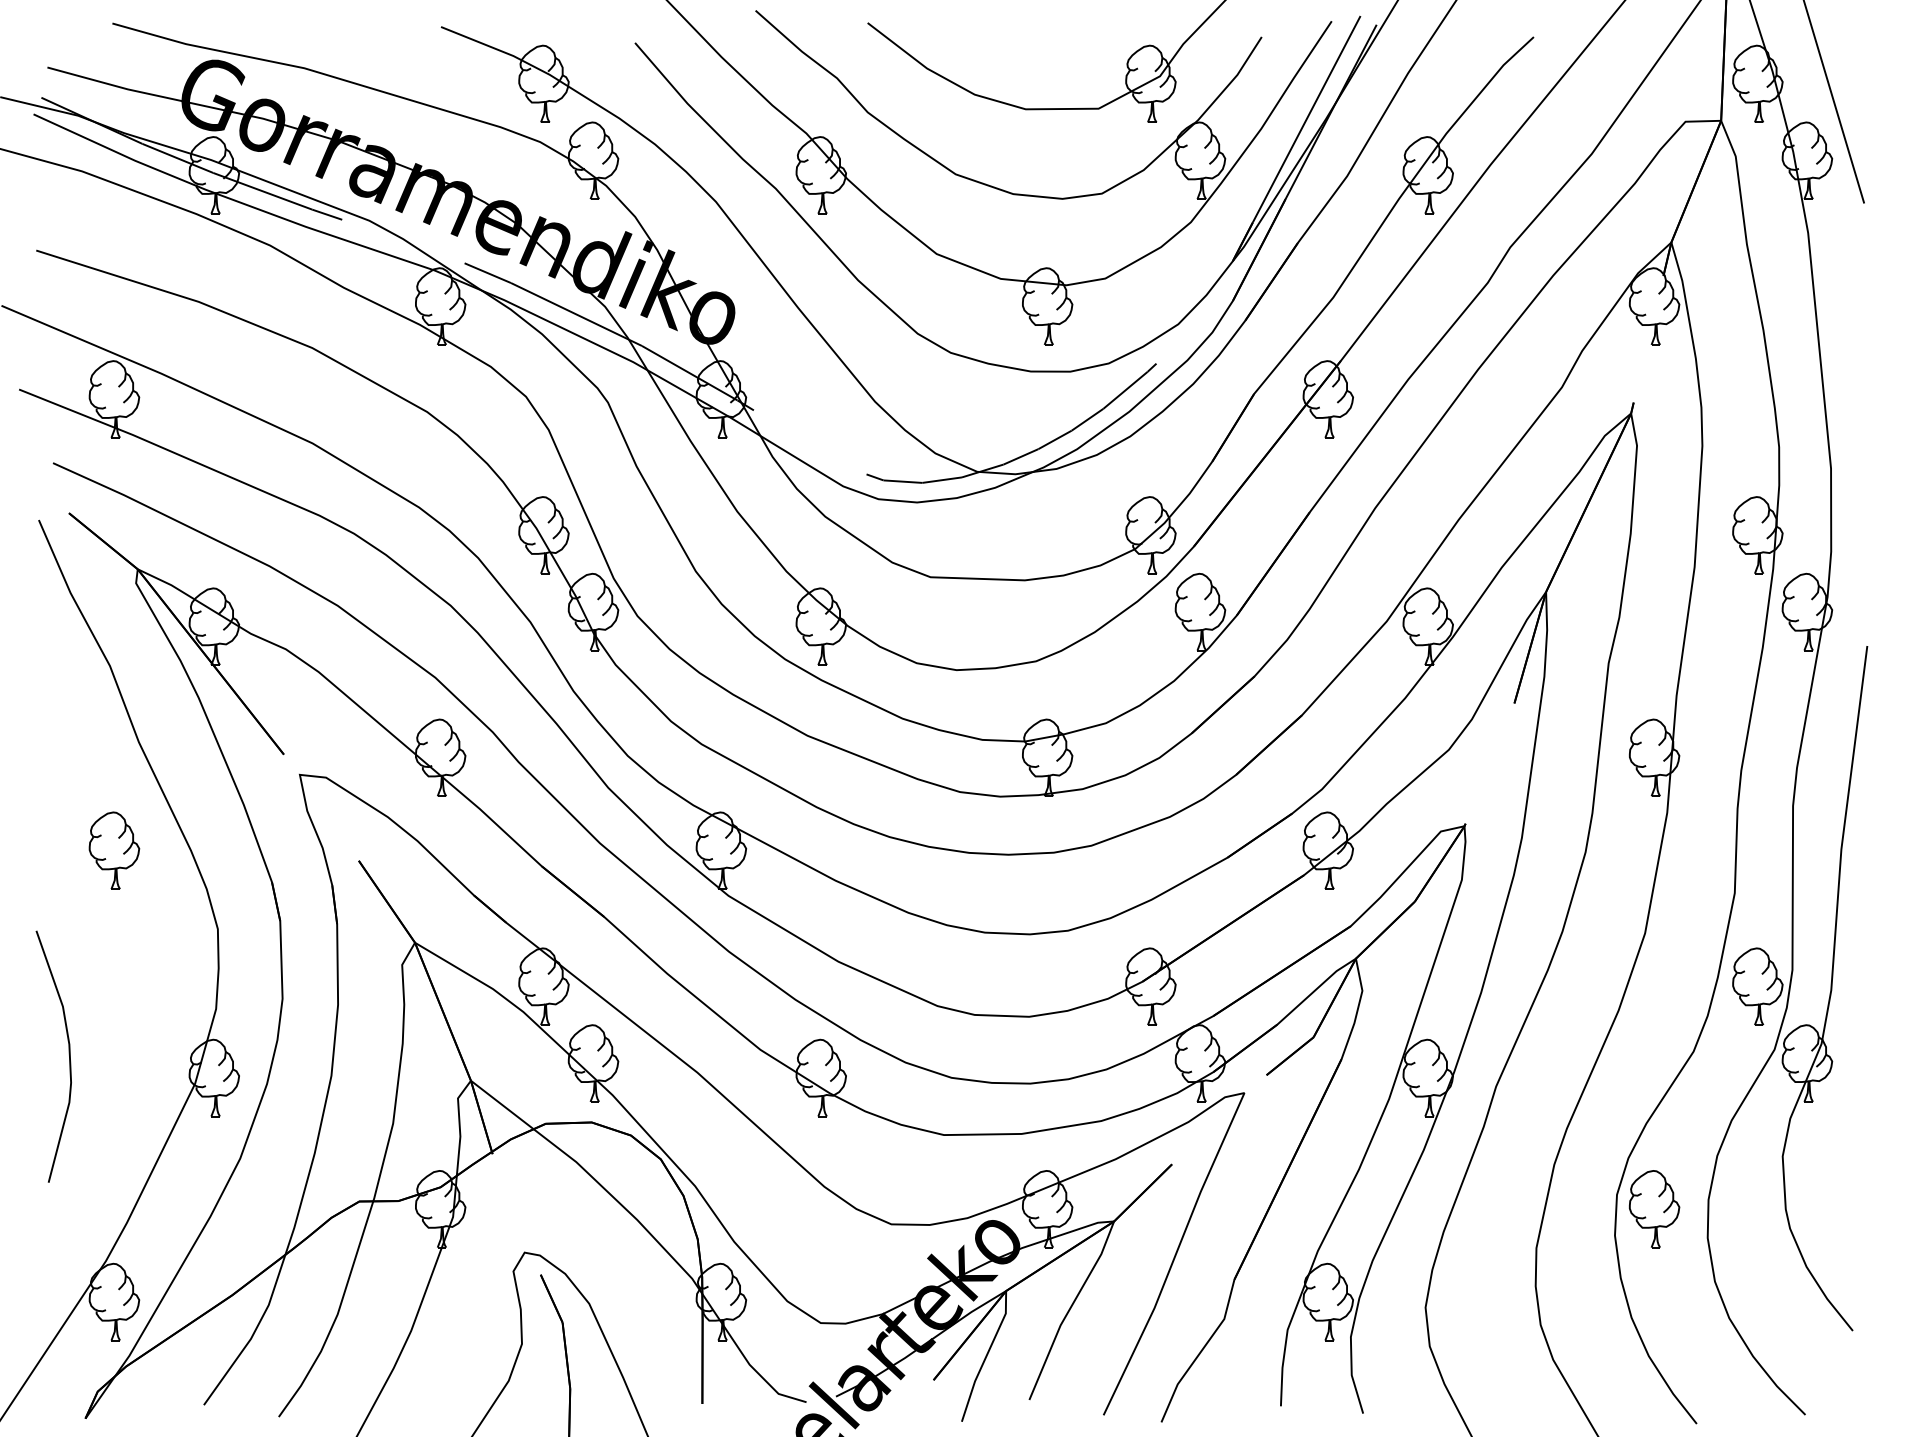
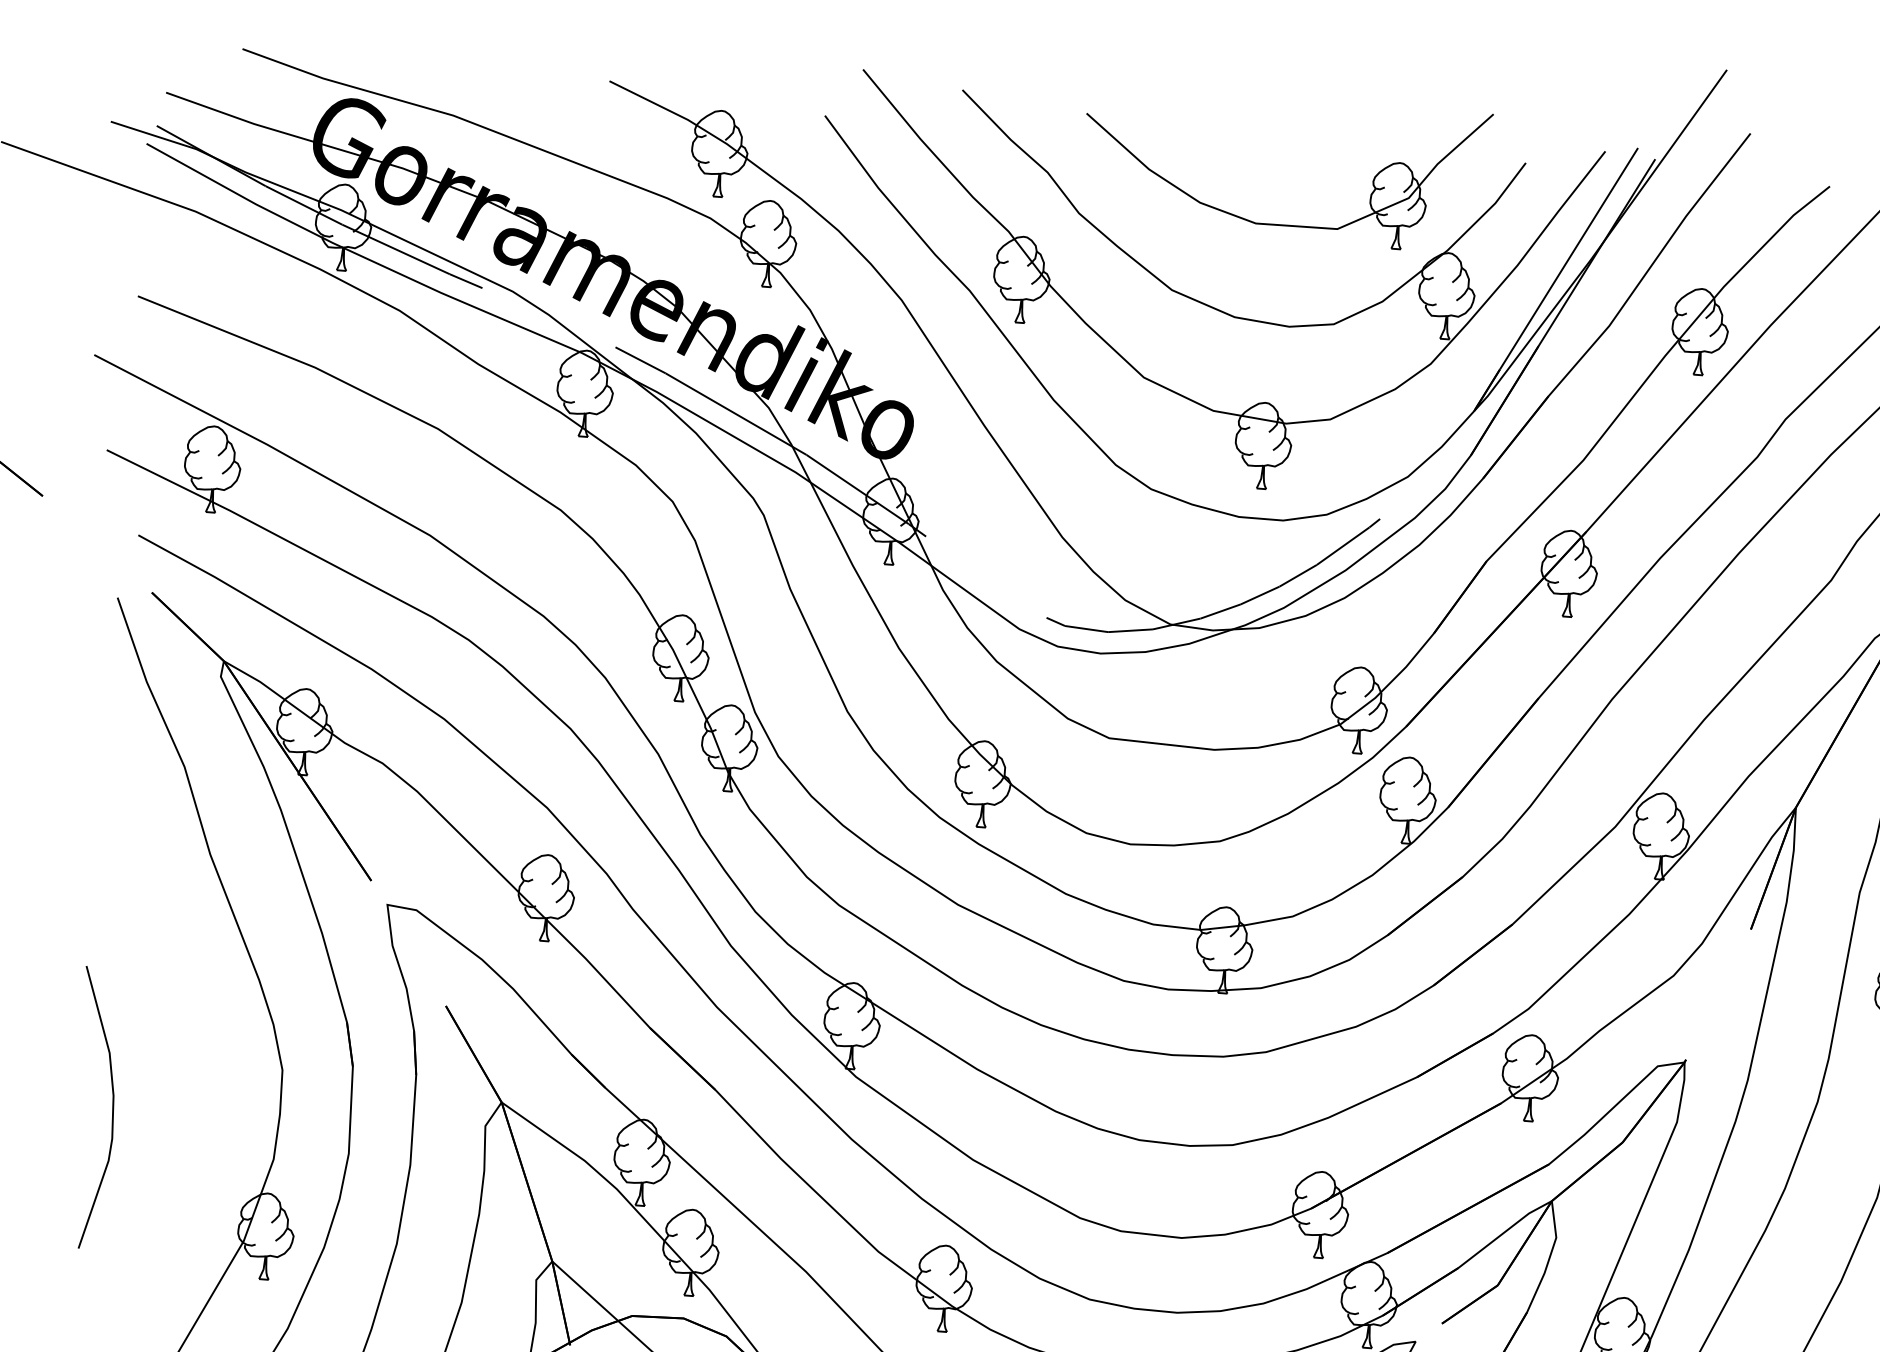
part: (114, 850) -> (173, 973), removed
curve: (68, 1054) -> (111, 1106), moved

